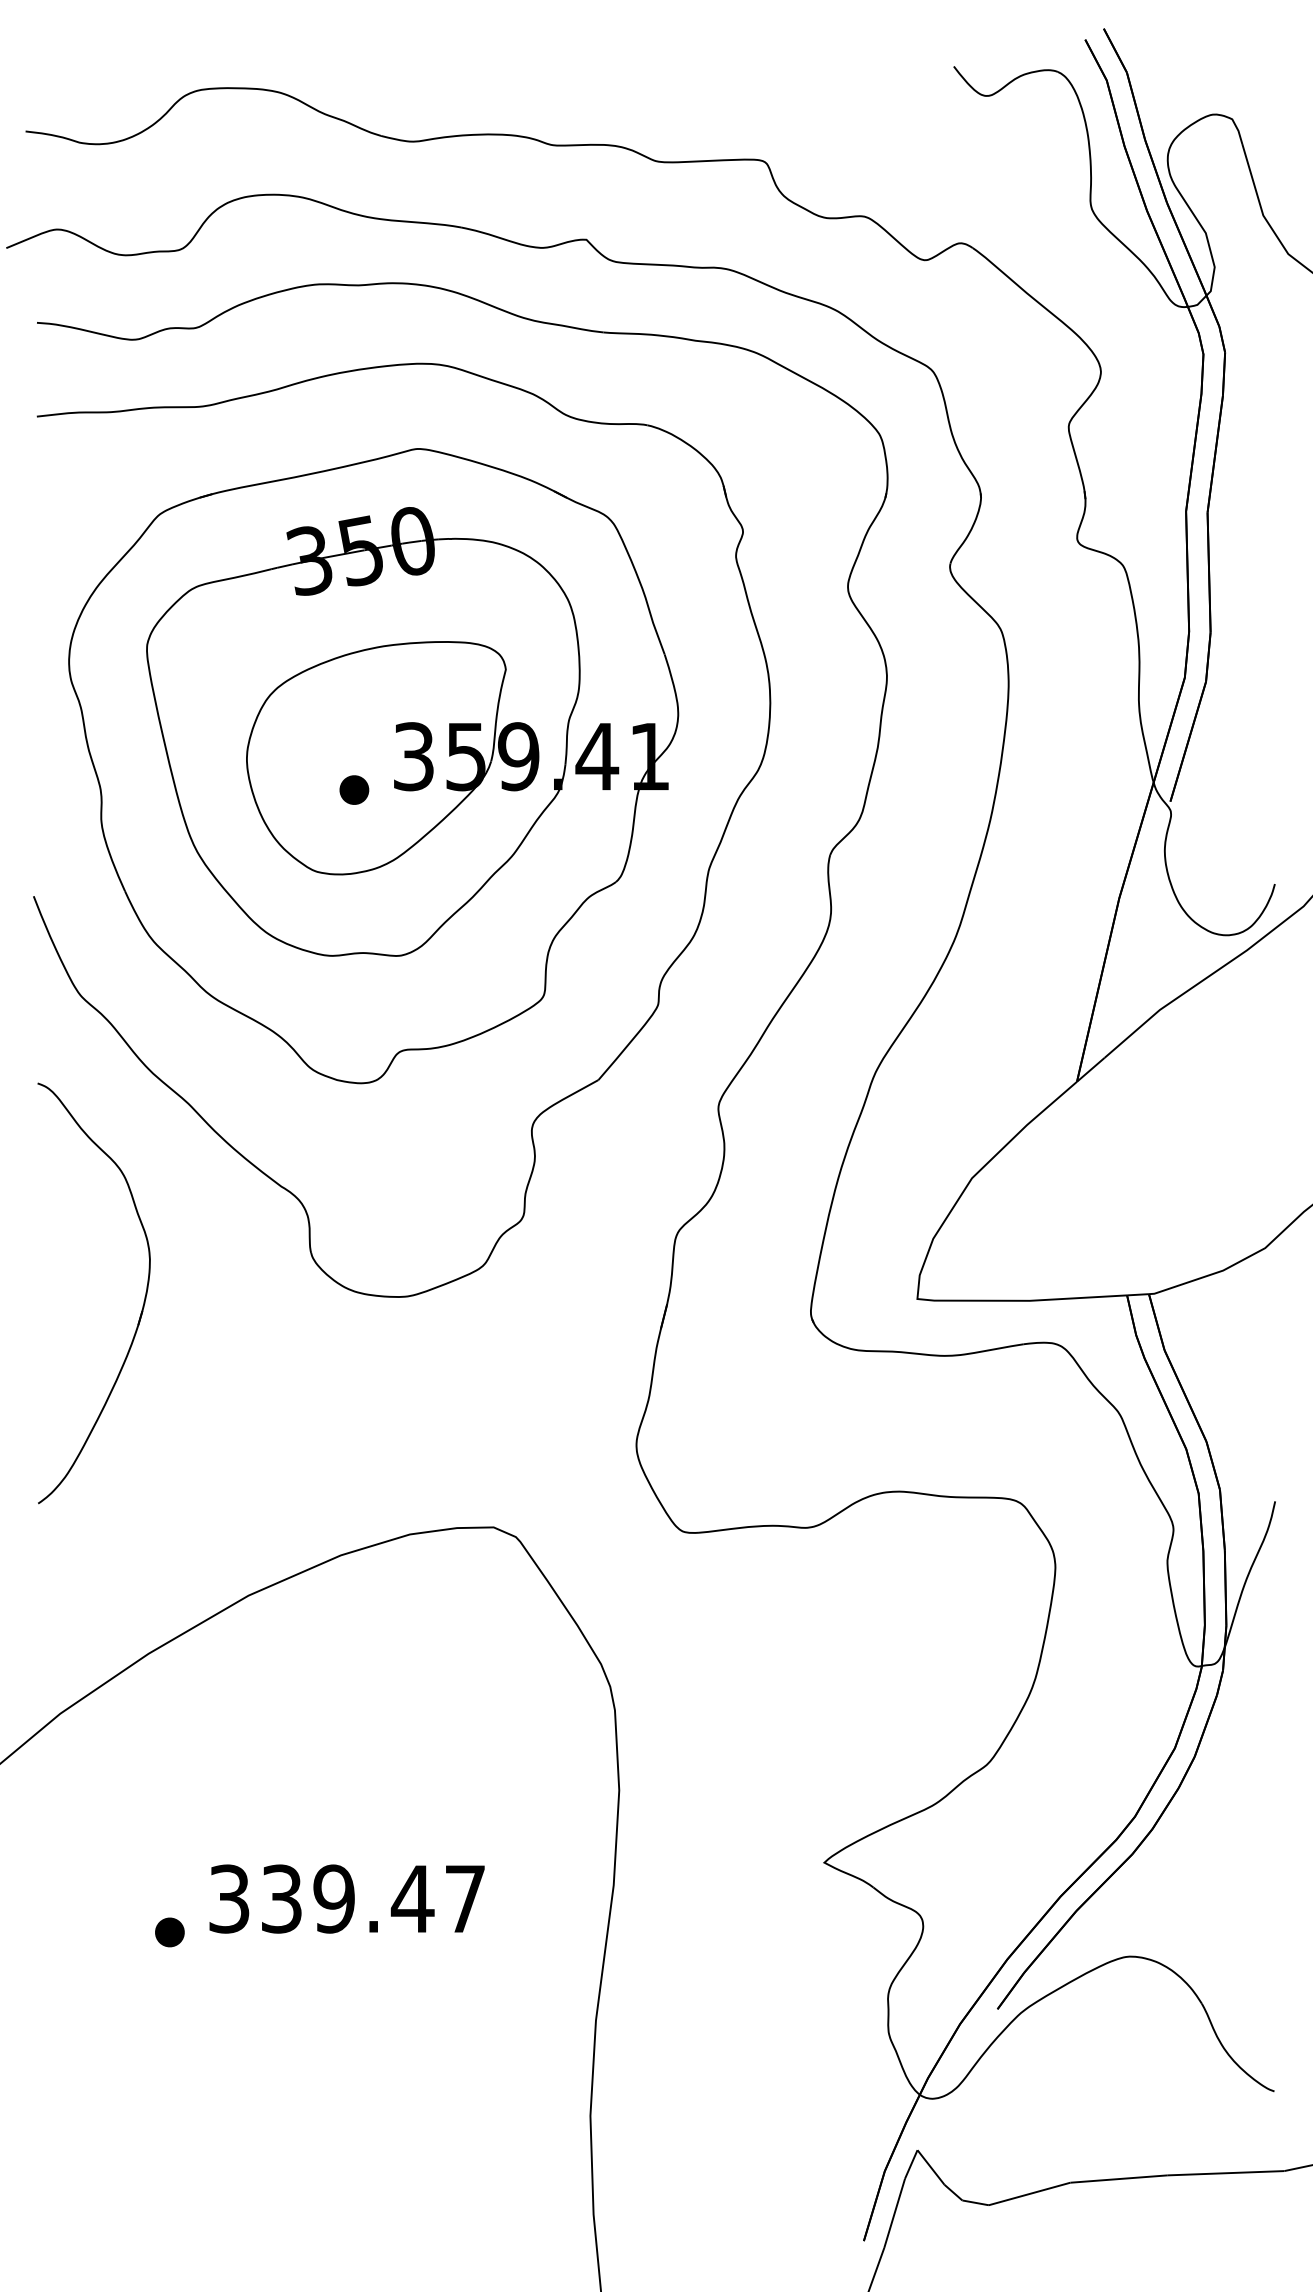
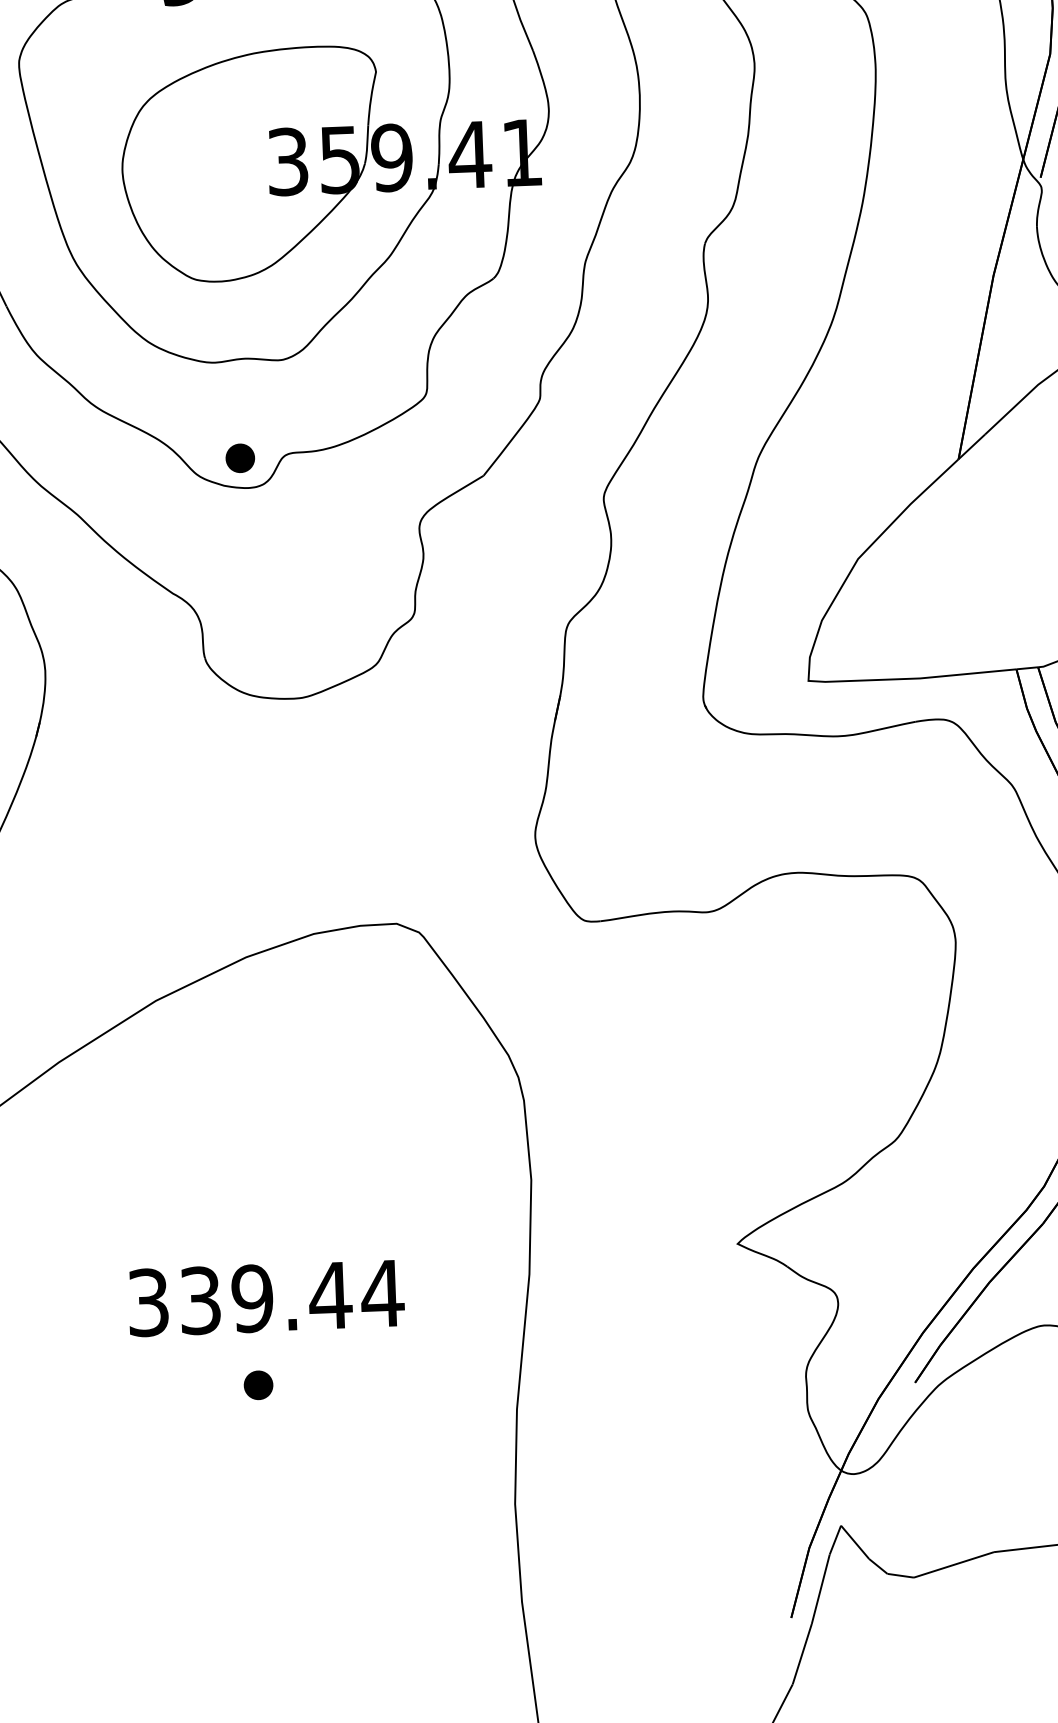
part: (354, 789) -> (240, 457), moved
text: (465, 1898) -> (382, 1293), 339.47 -> 339.44
part: (169, 1932) -> (258, 1385), moved

